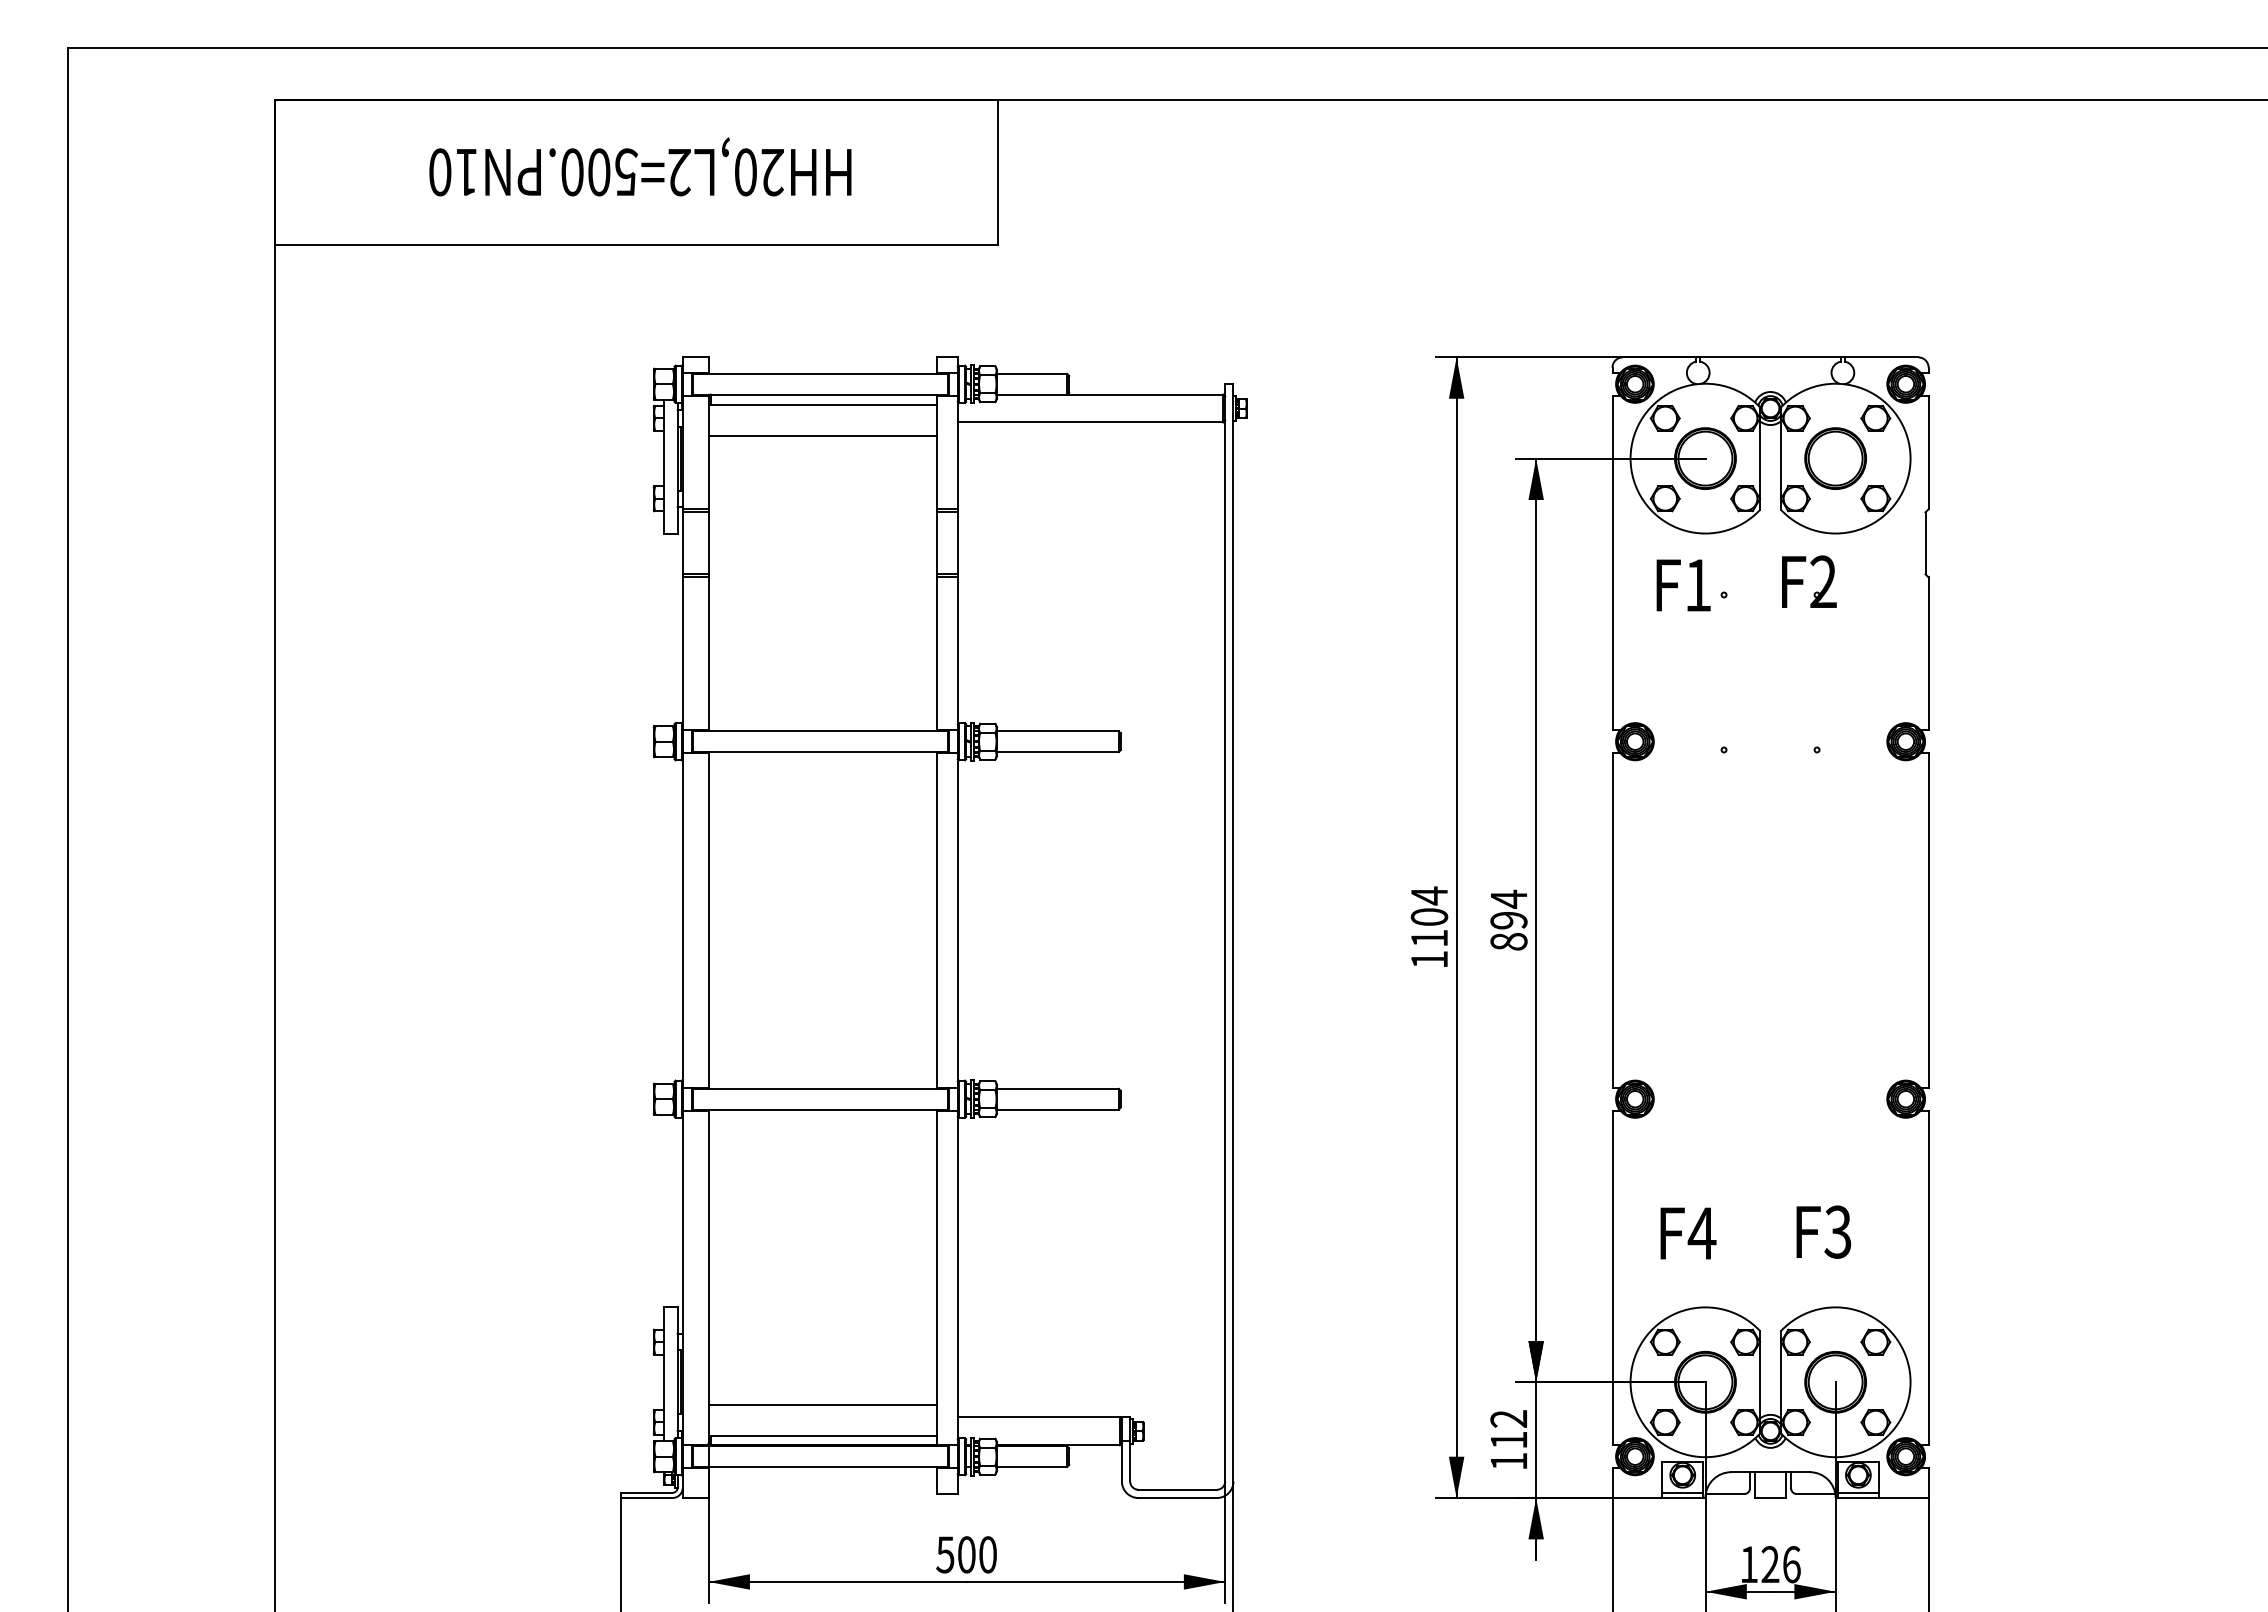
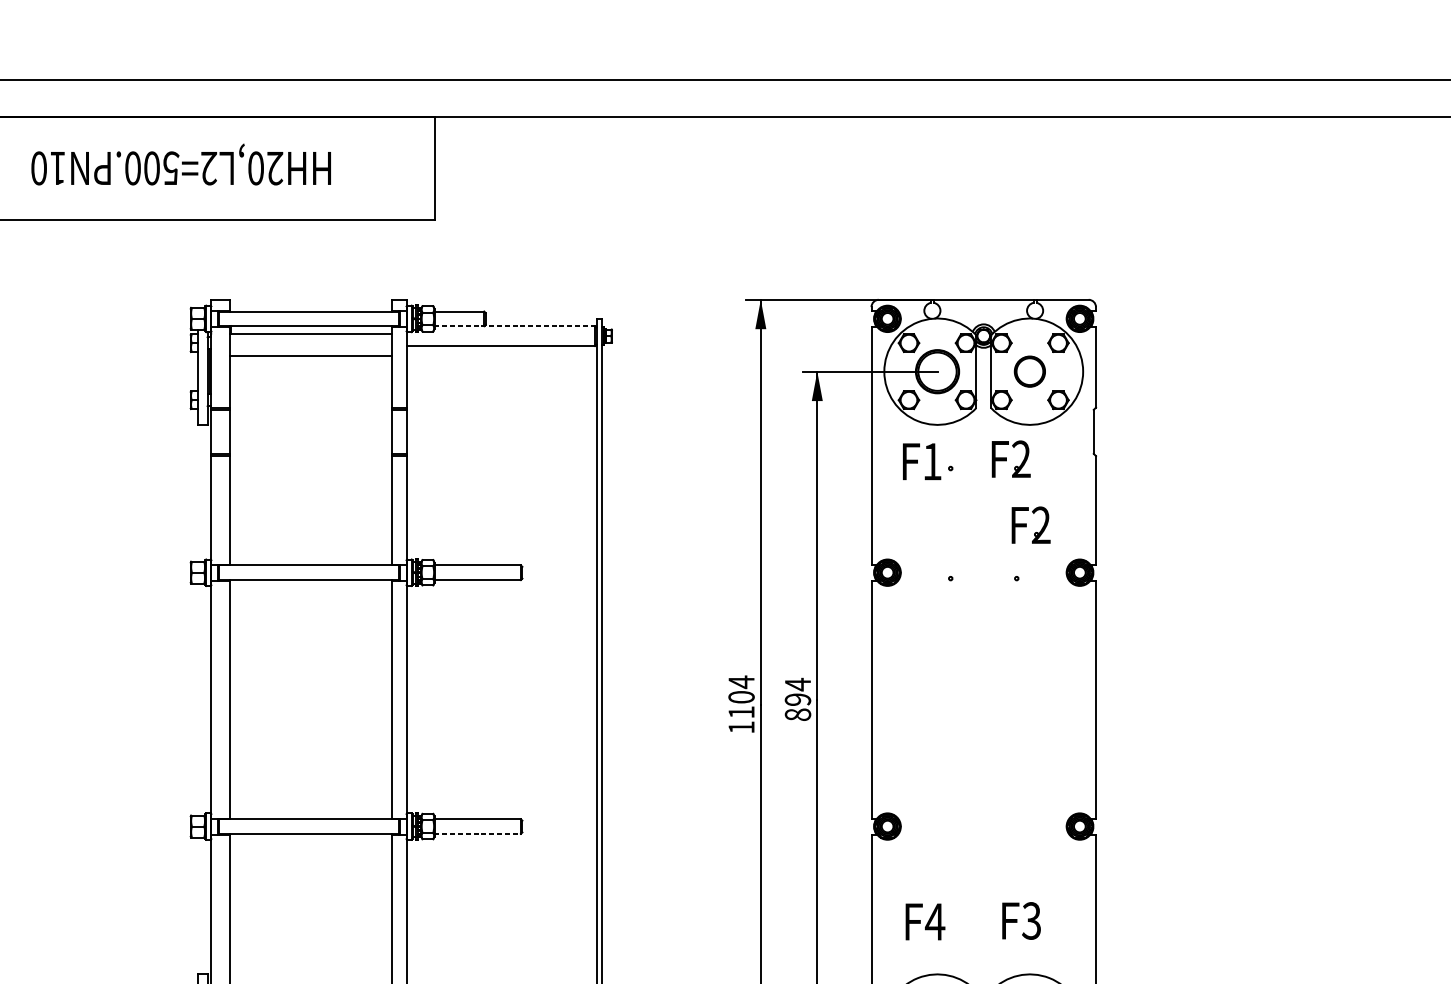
line: (1110, 394) -> (515, 326), solid -> dashed
part: (1835, 458) -> (1029, 371), size x0.7
part: (1837, 674) -> (1031, 524), added
line: (1057, 1109) -> (477, 833), solid -> dashed

